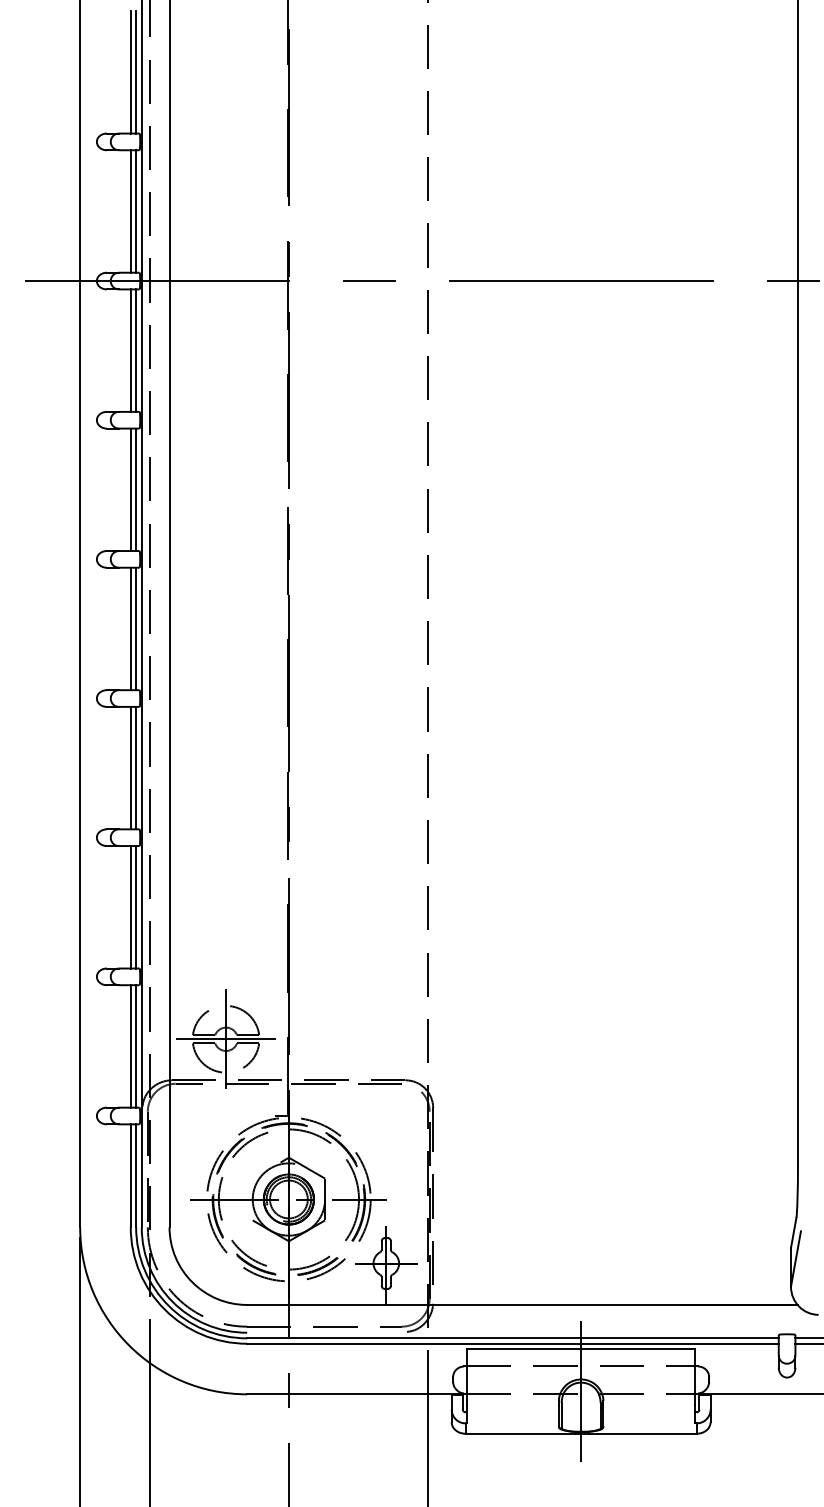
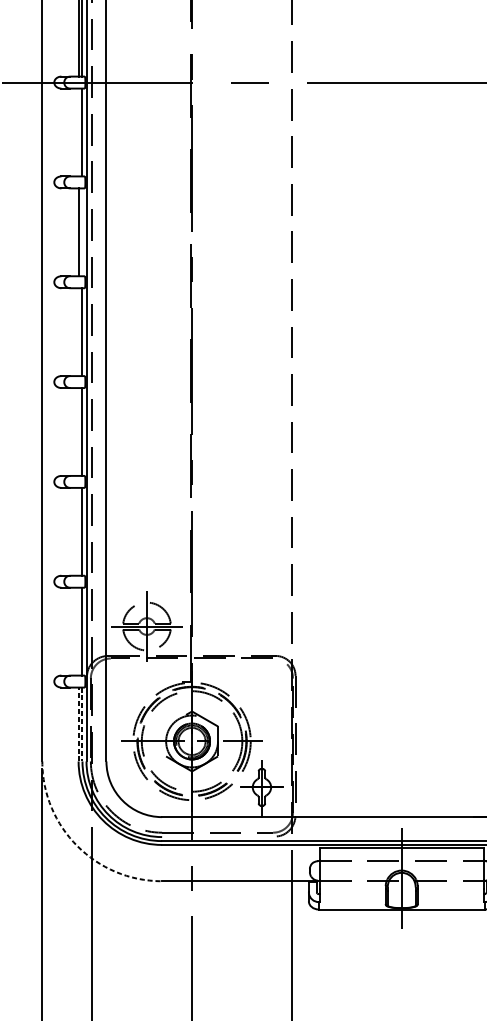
line: (130, 350) -> (78, 132), removed
line: (136, 489) -> (82, 232), removed
line: (130, 628) -> (78, 331), removed
line: (130, 767) -> (78, 431), removed
line: (130, 907) -> (78, 531), removed
line: (130, 1046) -> (78, 631), removed
line: (130, 1175) -> (78, 724), solid -> dashed
line: (136, 1176) -> (82, 724), solid -> dashed
arc: (129, 1345) -> (77, 846), solid -> dashed

